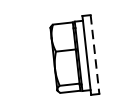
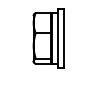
line: (95, 55) -> (64, 39), dashed -> solid

